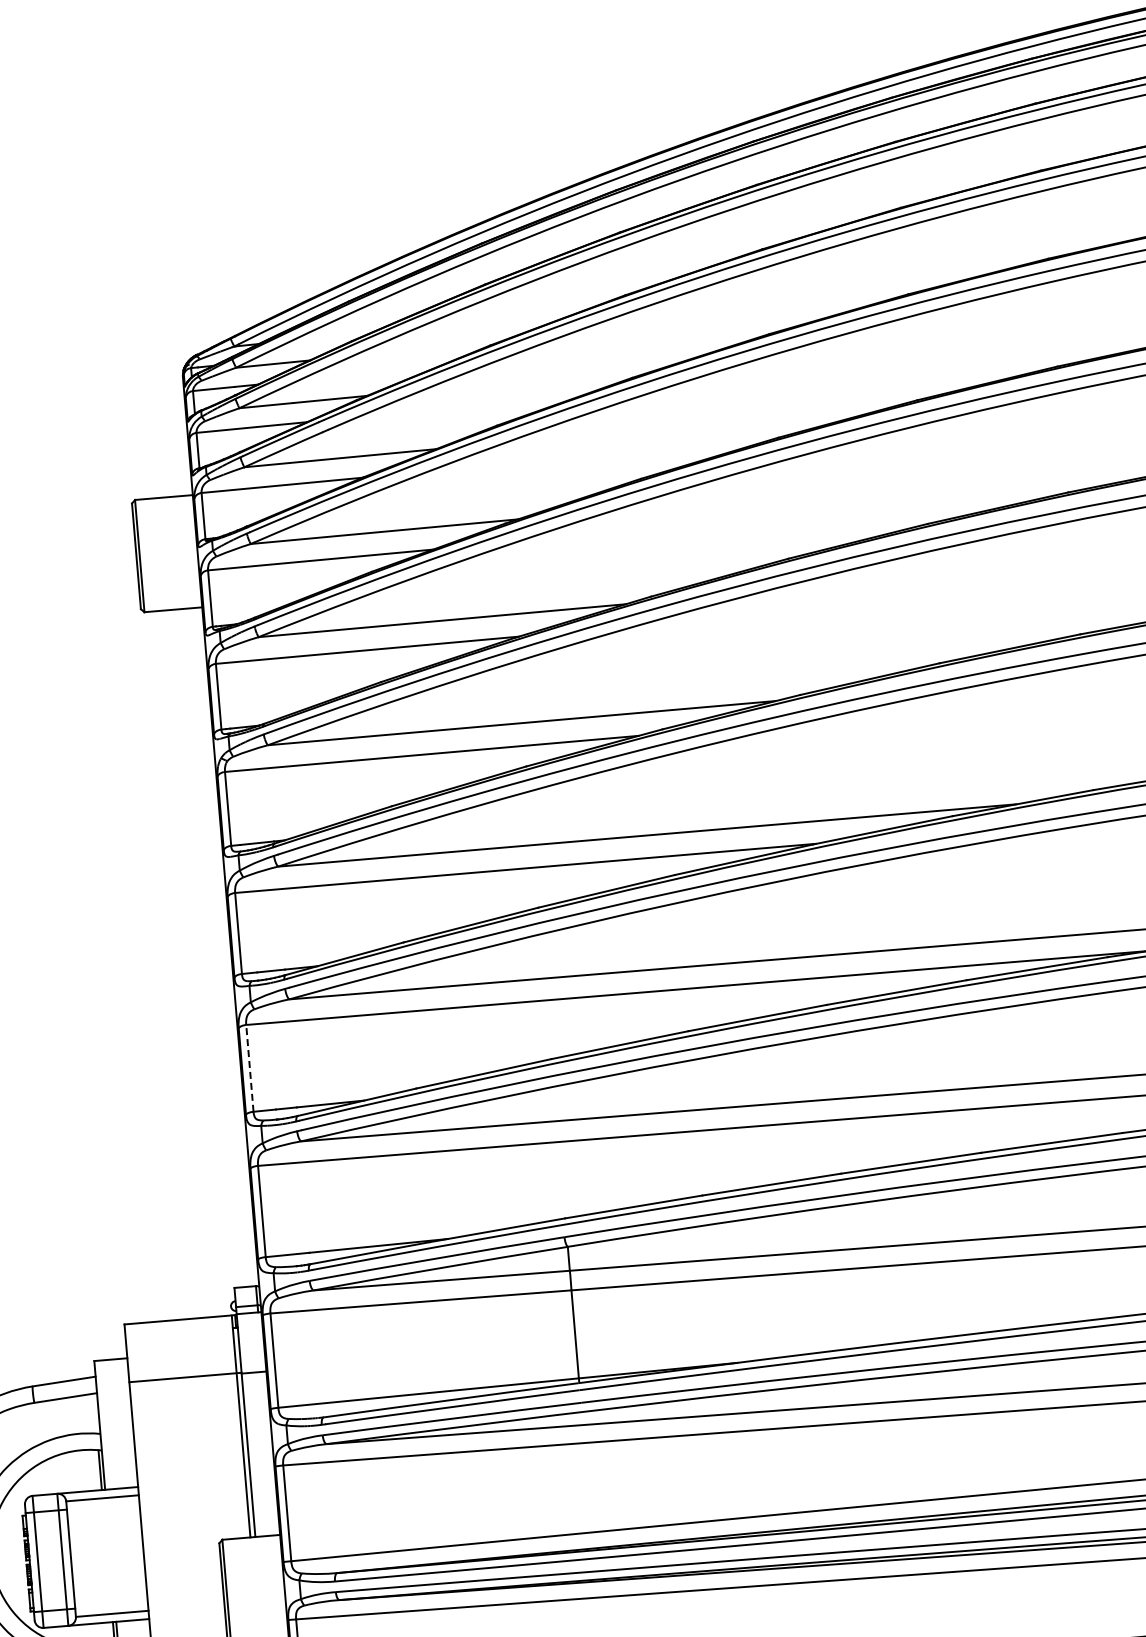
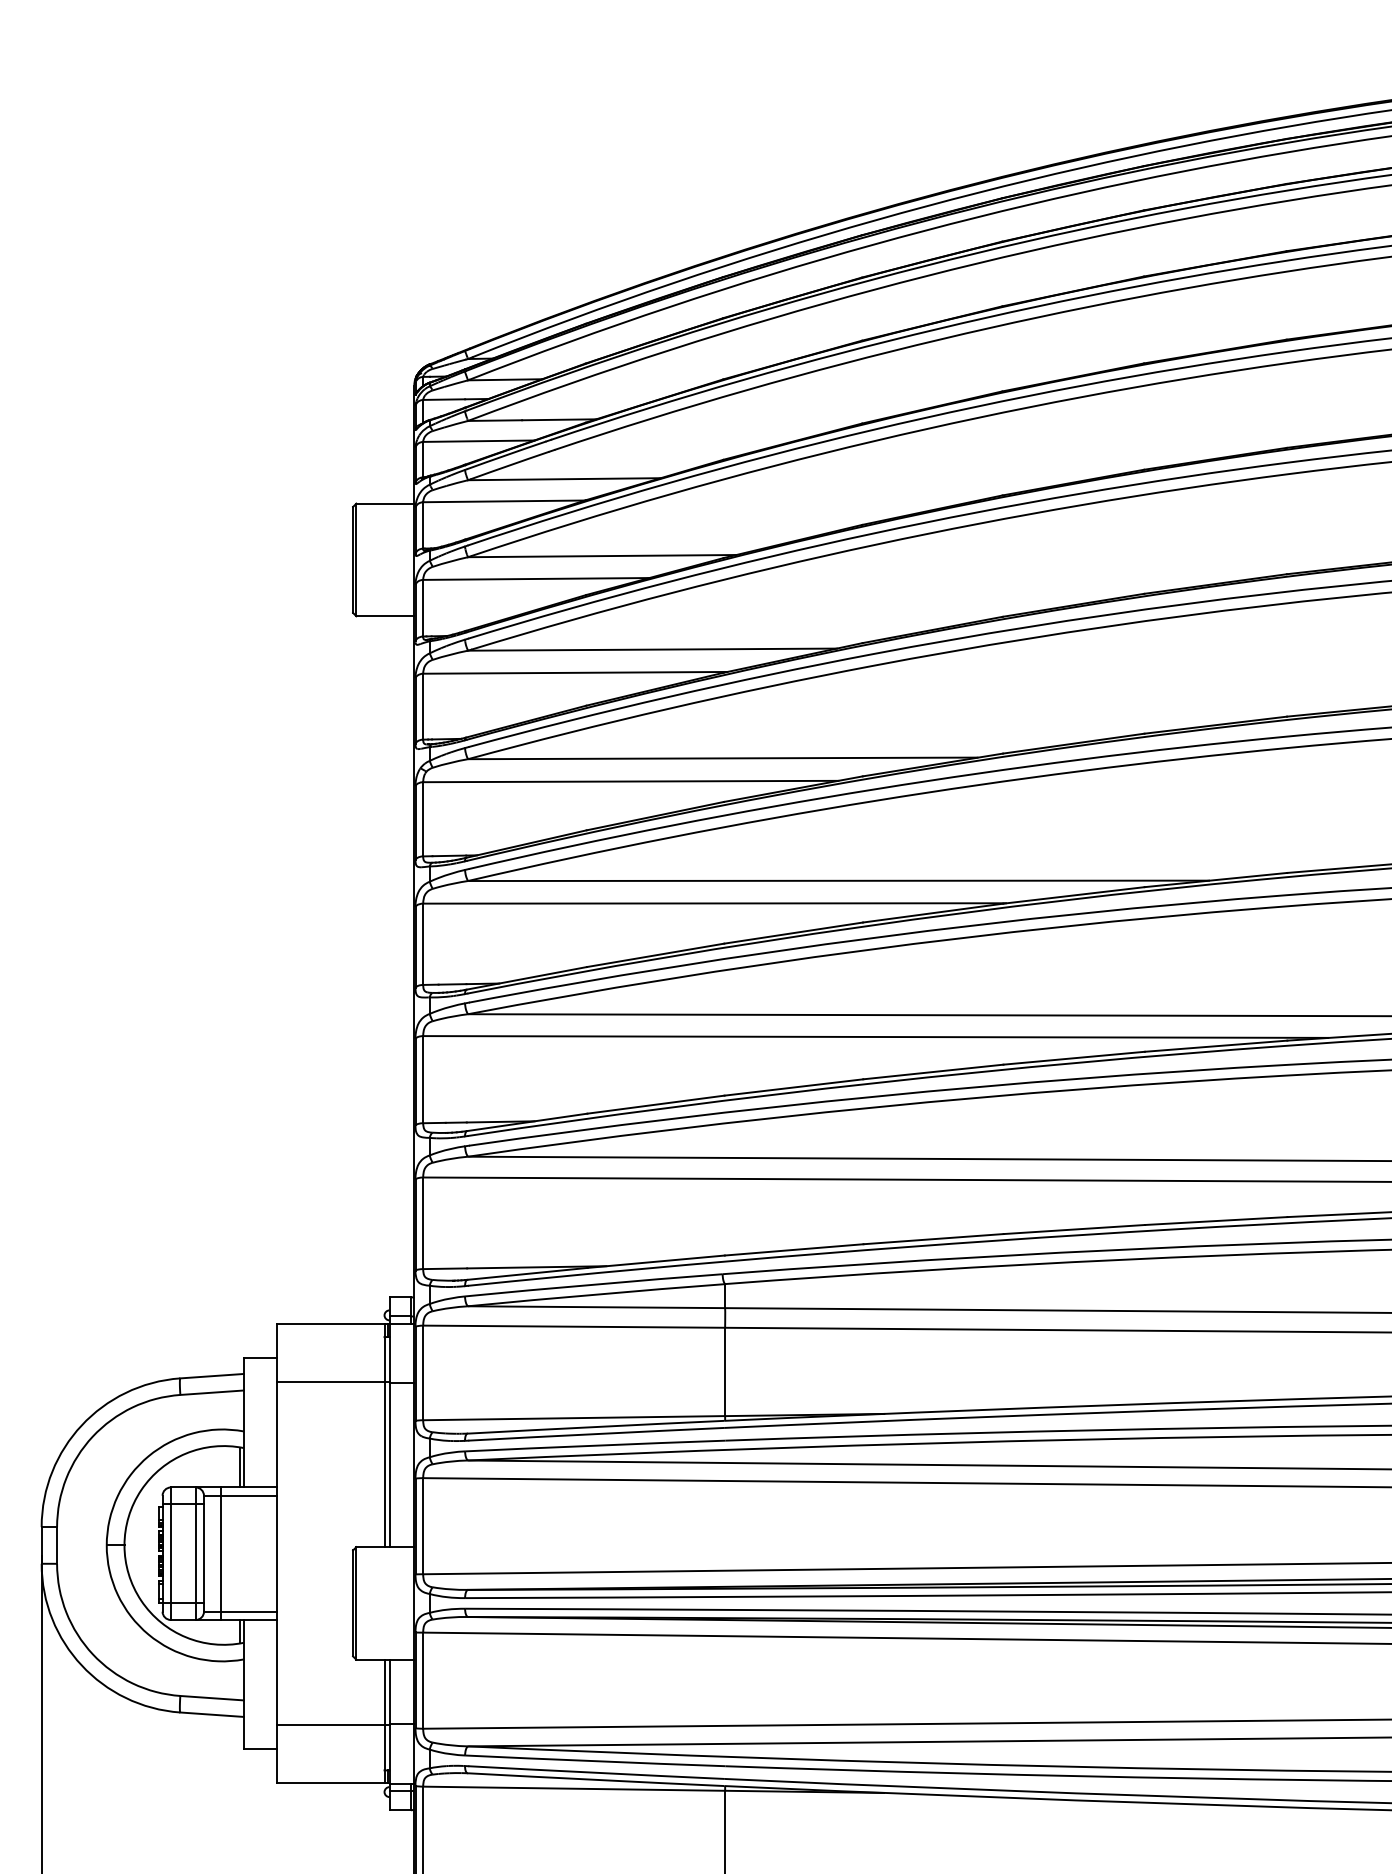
line: (250, 1068) -> (423, 1079), dashed -> solid
line: (87, 1557) -> (220, 1553), added

